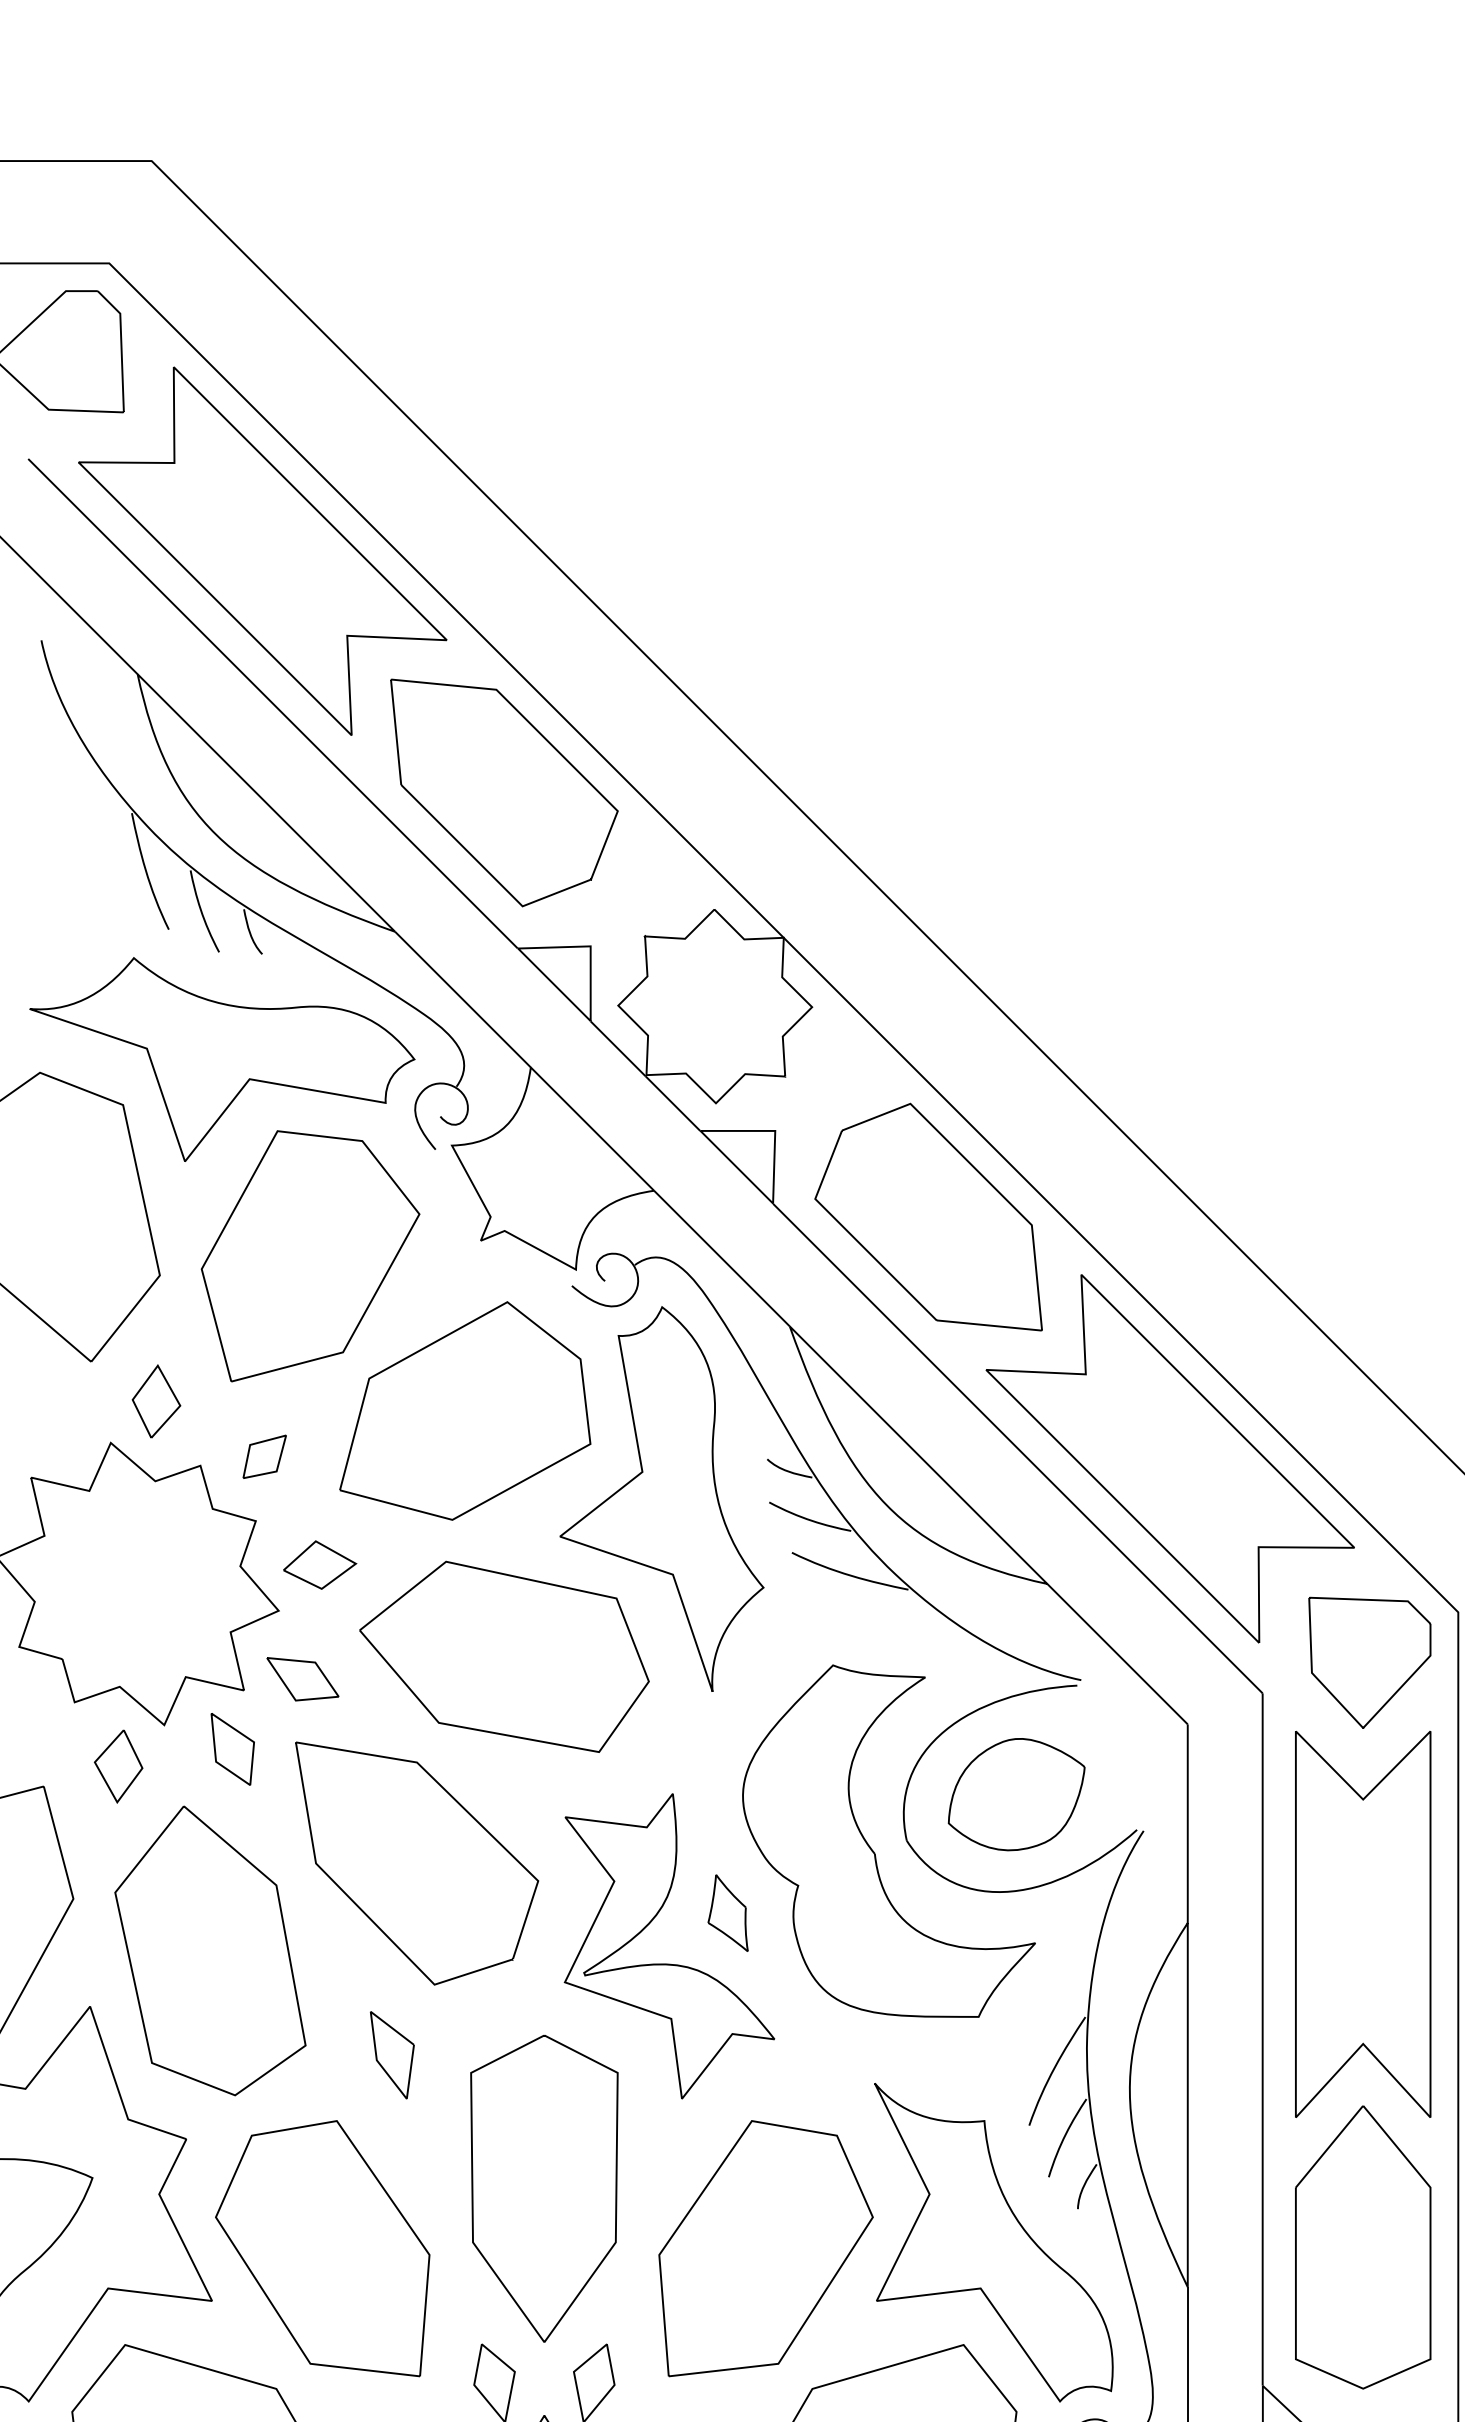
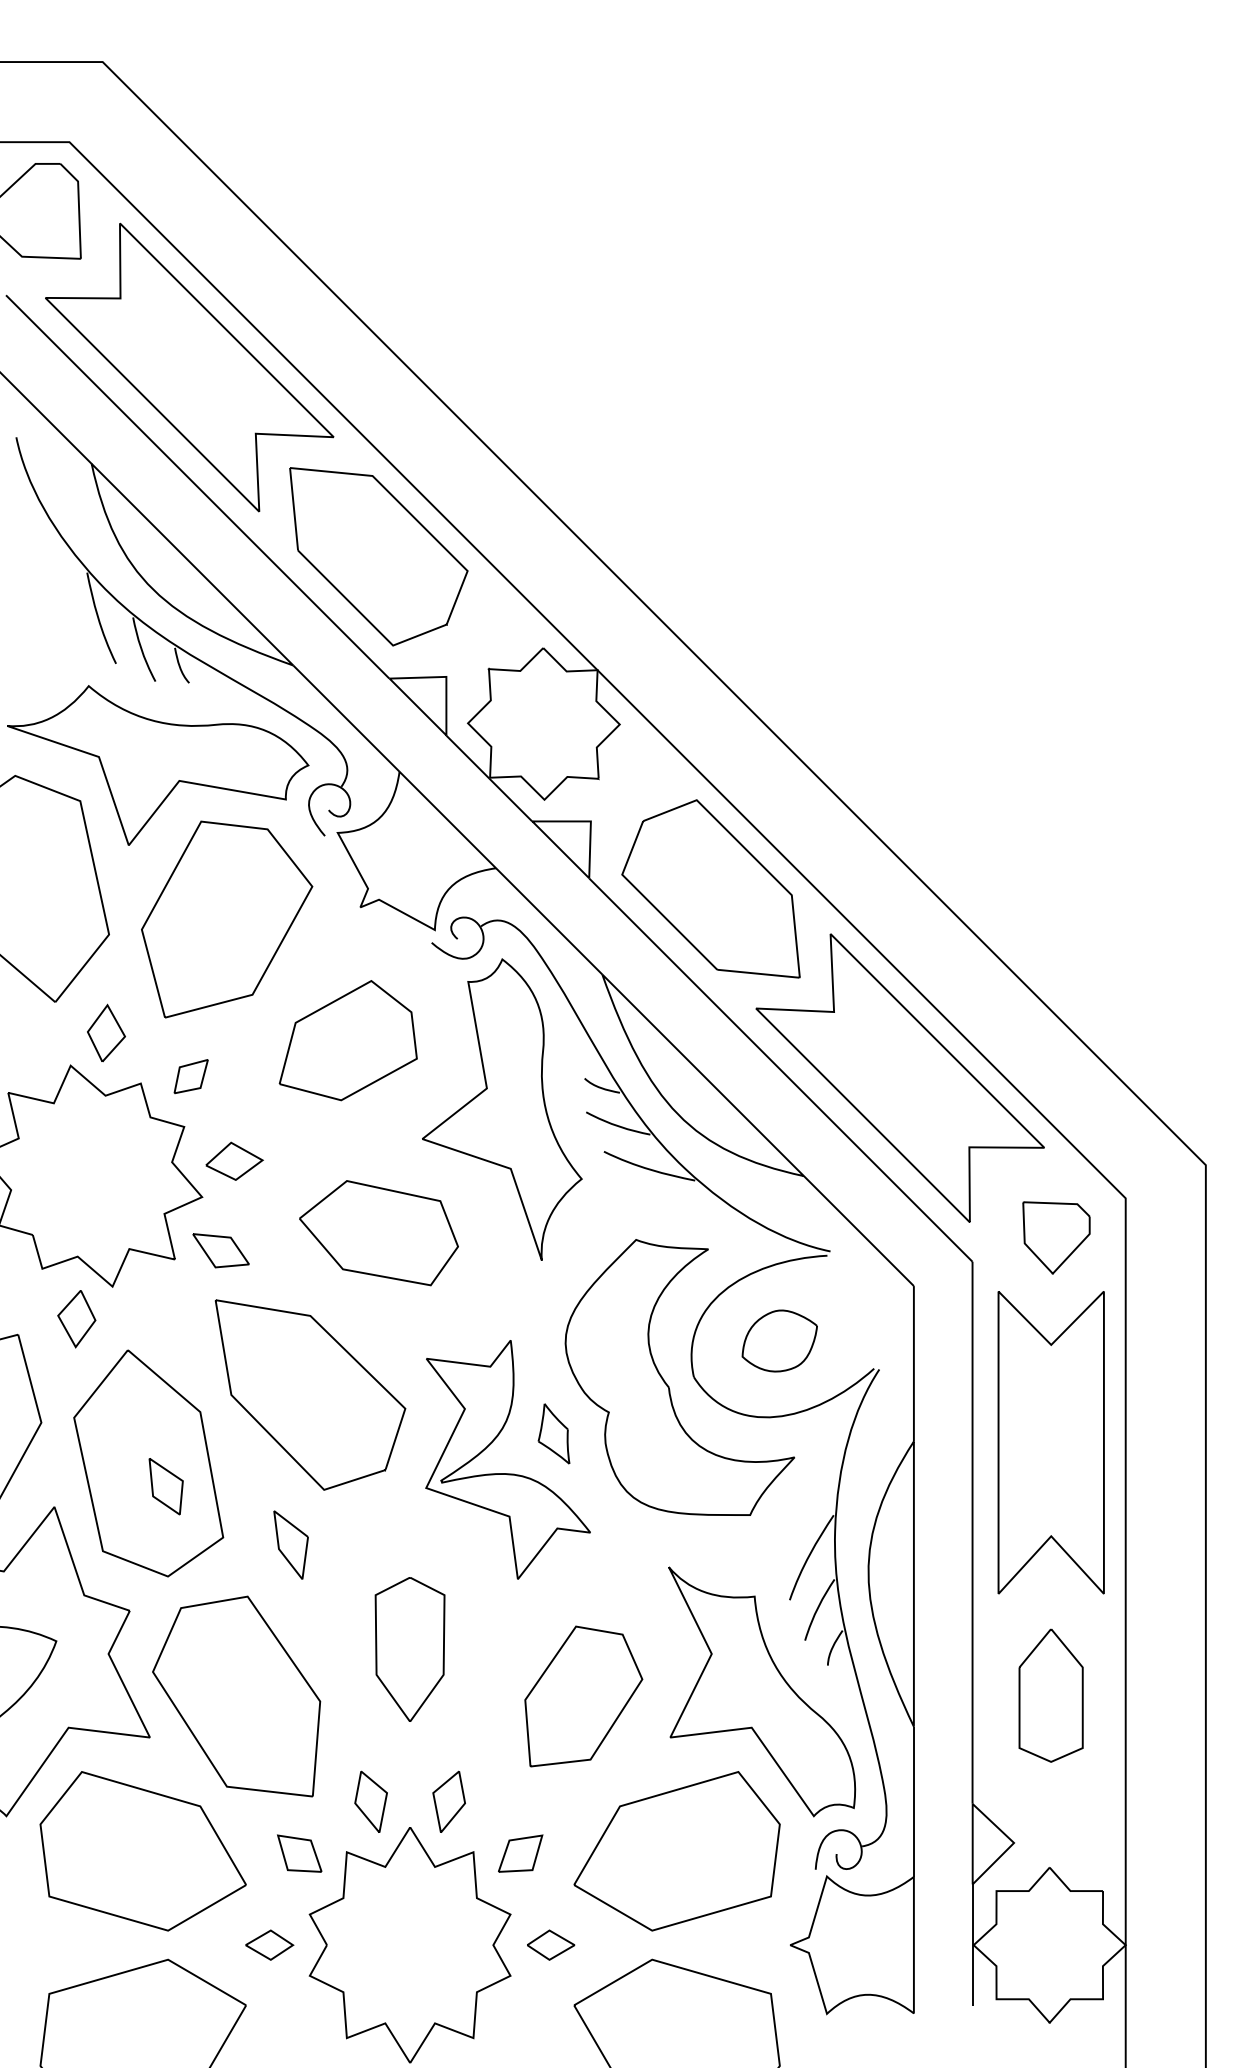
part: (465, 1410) -> (348, 1040), size x0.7
part: (503, 1655) -> (378, 1232), size x0.7
part: (1369, 1662) -> (1056, 1237), size x0.7
part: (231, 1749) -> (165, 1486), moved
part: (1016, 1793) -> (779, 1340), size x0.7
part: (543, 2188) -> (409, 1649), size x0.6
part: (1362, 2247) -> (1050, 1695), size x0.6
part: (765, 2248) -> (583, 1696), size x0.7

